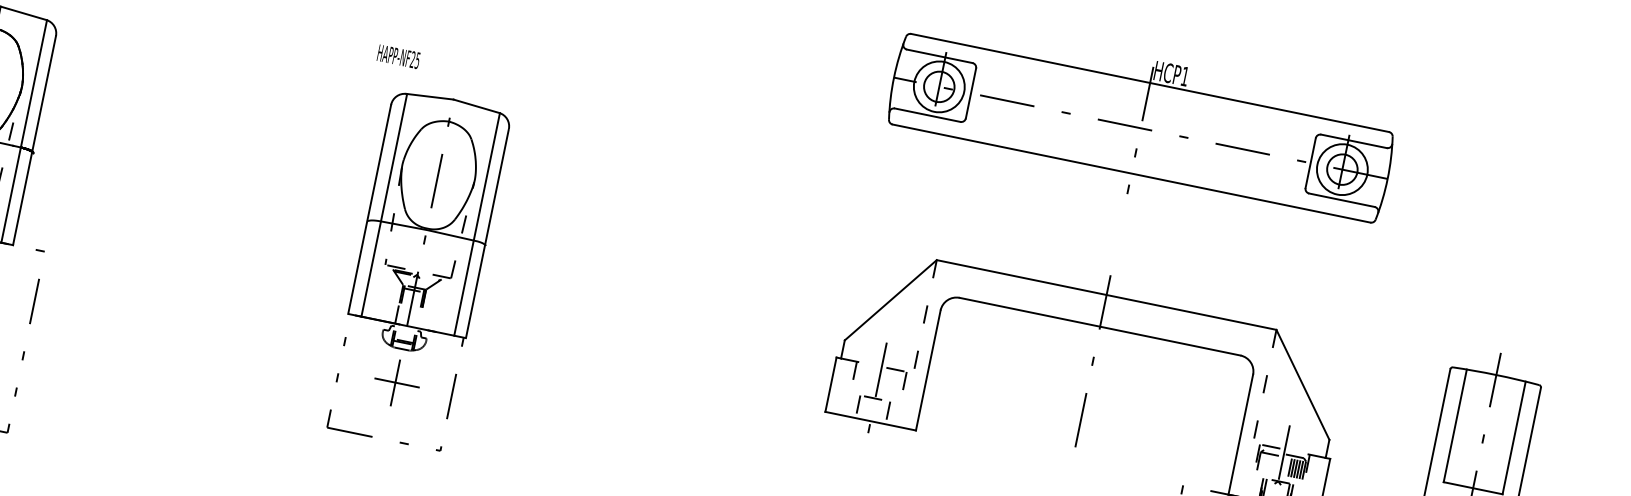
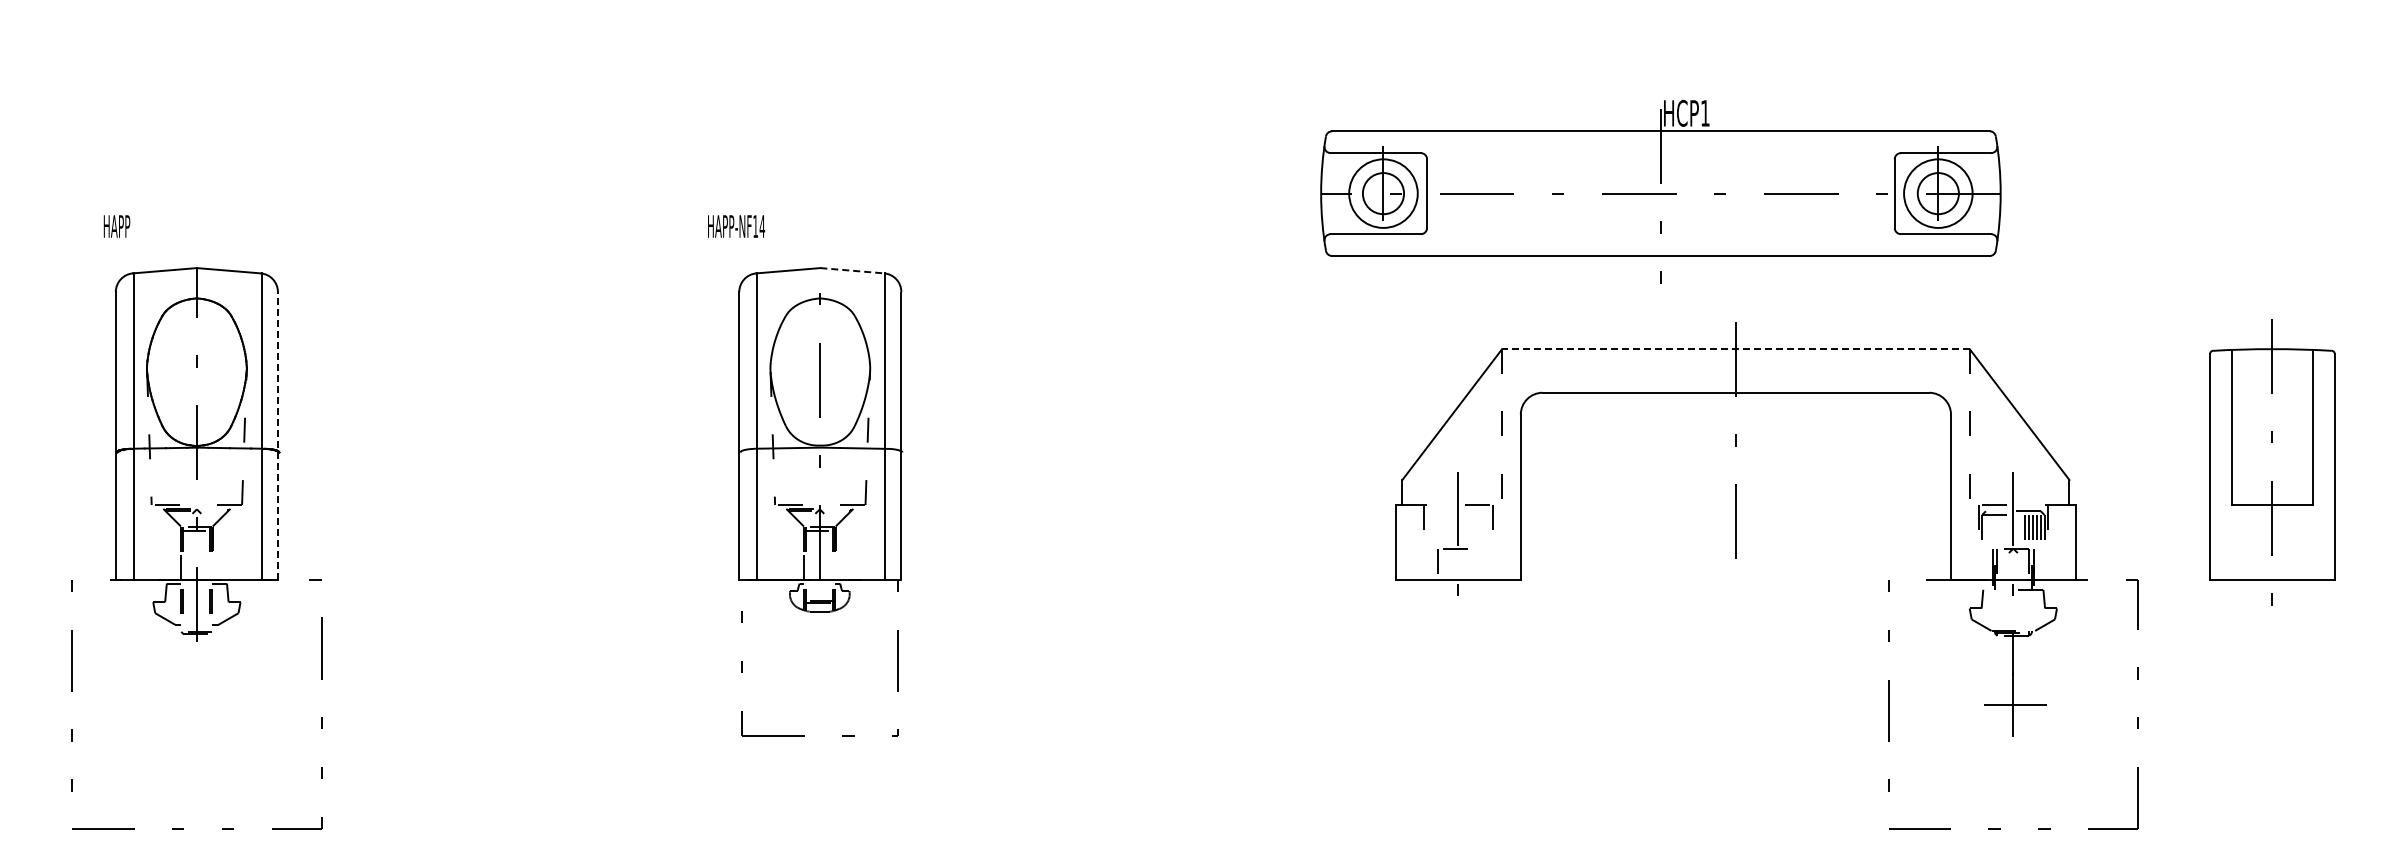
text: (415, 60) -> (759, 226), HAPP-NF25 -> HAPP-NF14
line: (476, 106) -> (852, 270), solid -> dashed
part: (1140, 126) -> (1660, 191), moved
line: (34, 140) -> (277, 435), solid -> dashed
line: (1106, 295) -> (1735, 349), solid -> dashed
part: (397, 382) -> (822, 657), removed
line: (888, 412) -> (1479, 563), removed

